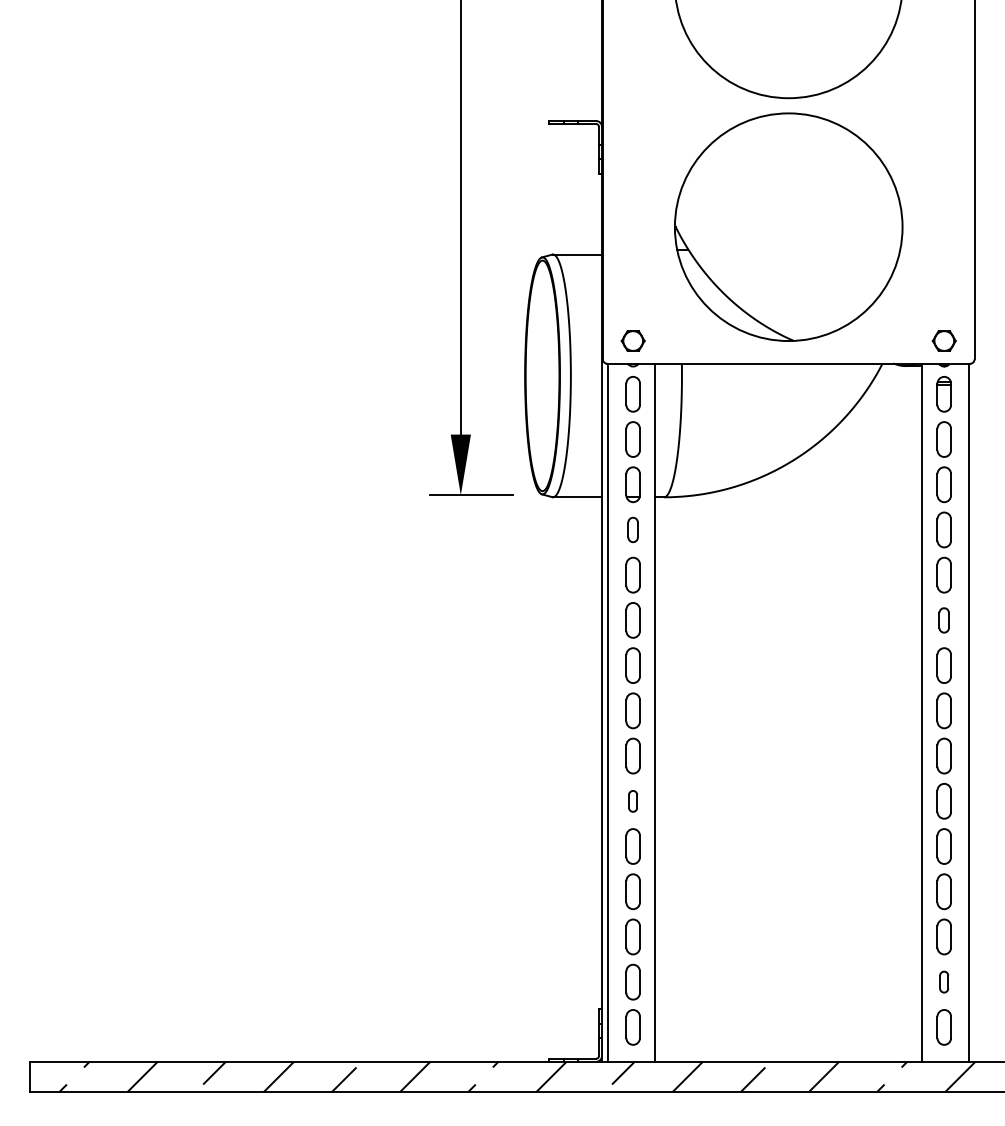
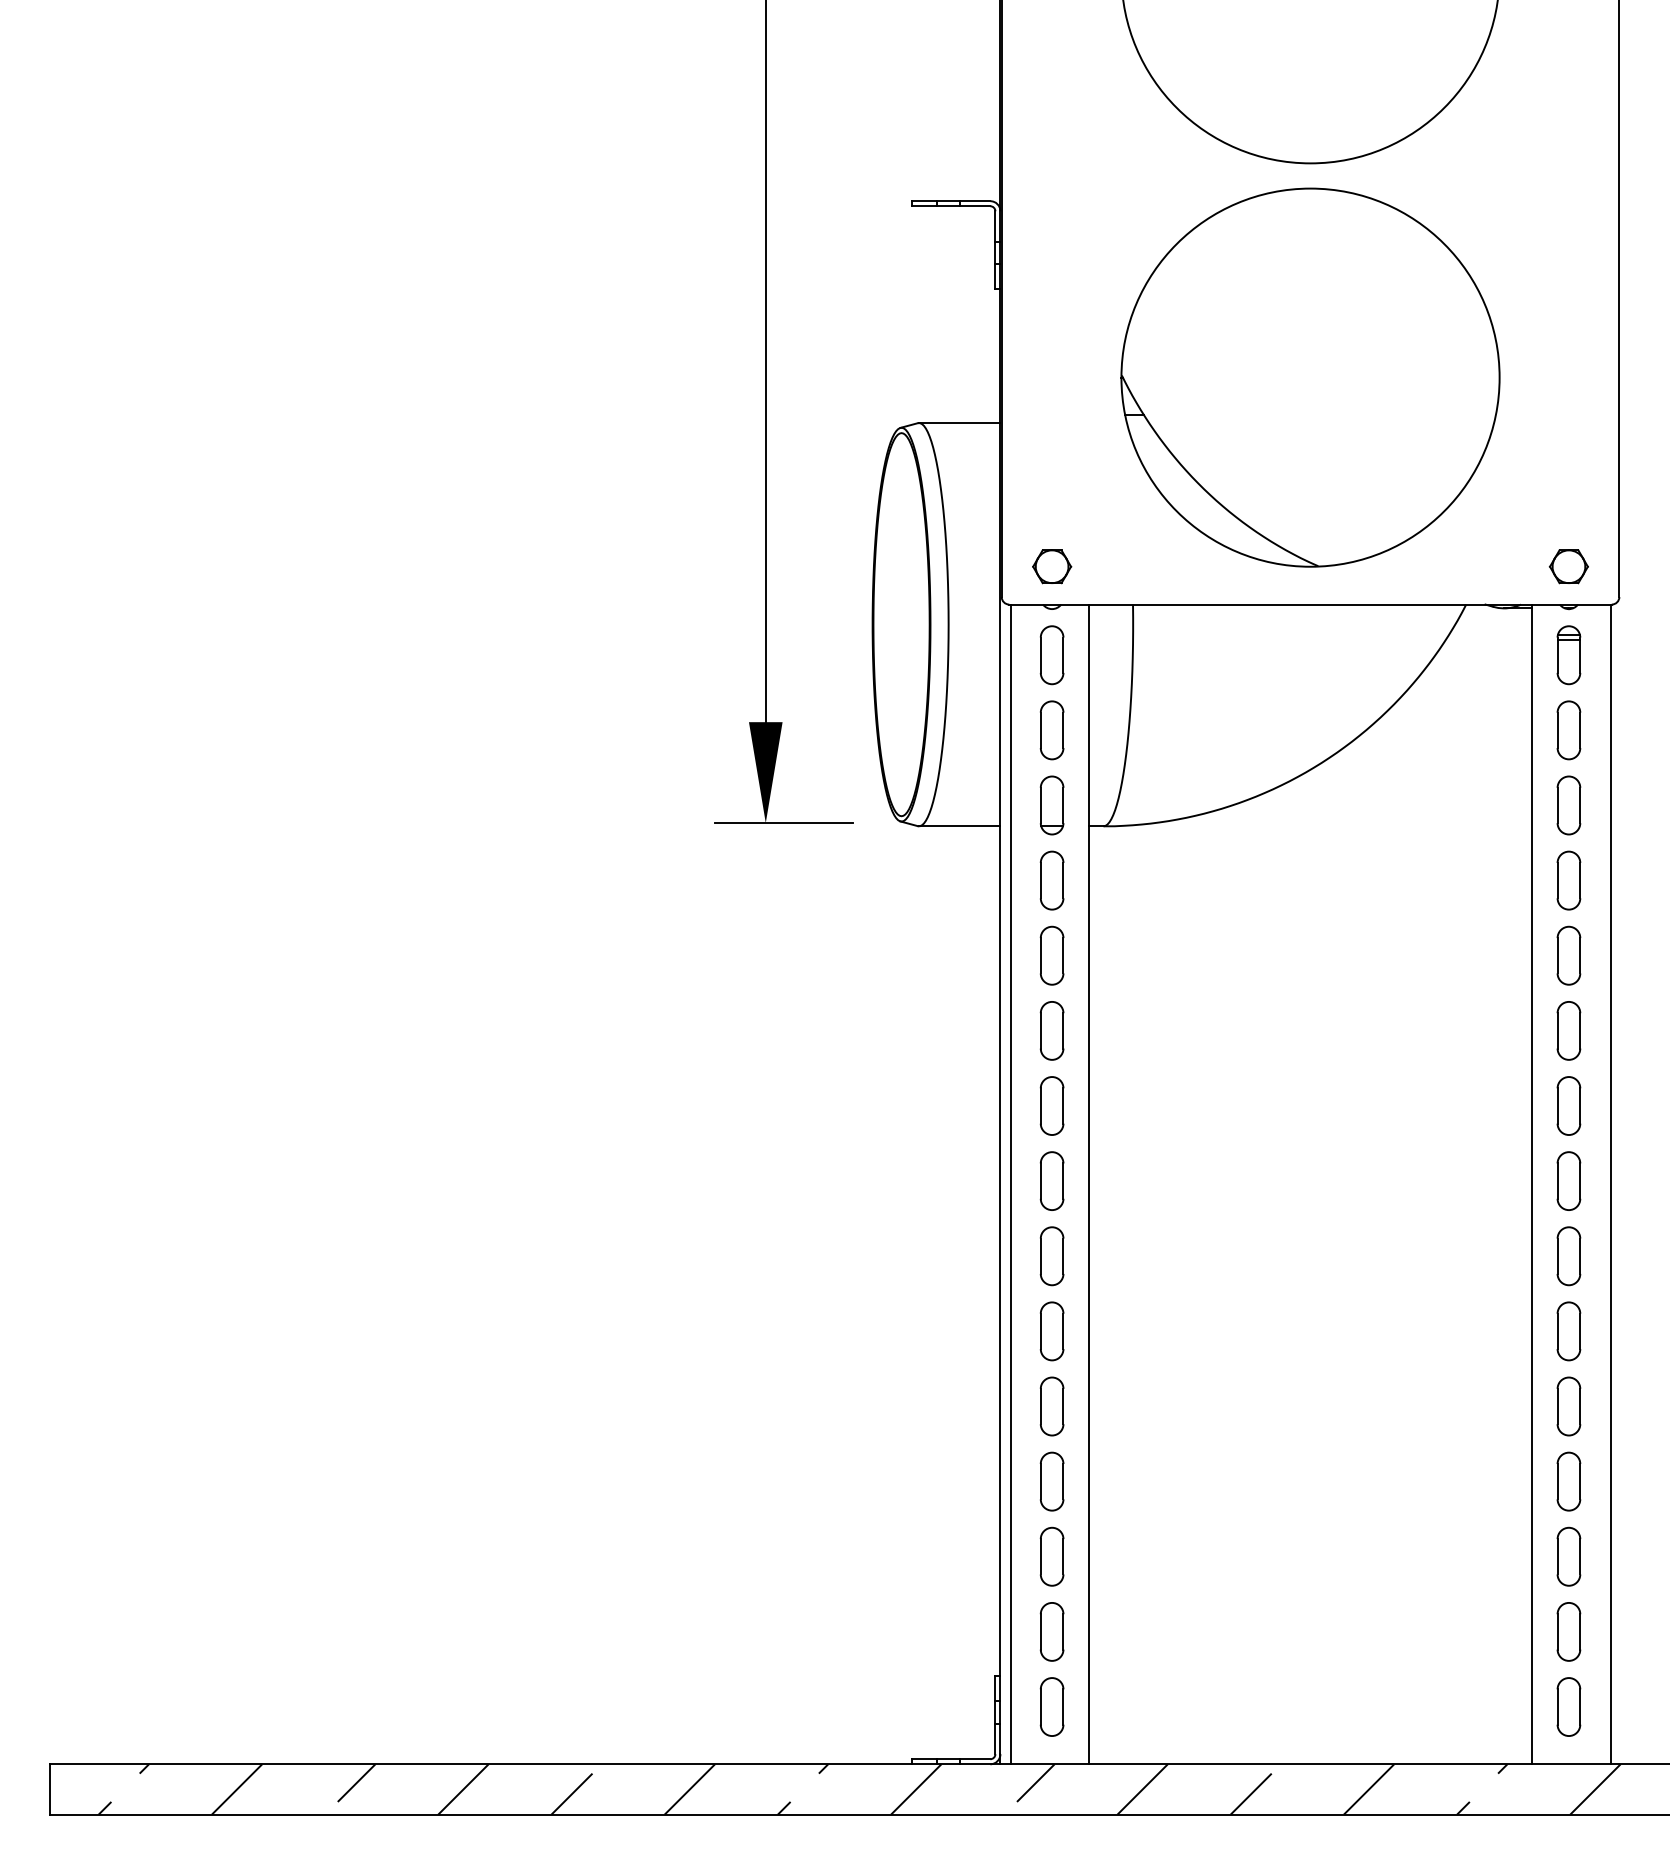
part: (632, 529) -> (1050, 879), size x1.43
part: (943, 620) -> (1567, 1031), size x1.43
part: (632, 801) -> (1050, 1331), size x1.67
part: (943, 981) -> (1567, 1630), size x1.67

